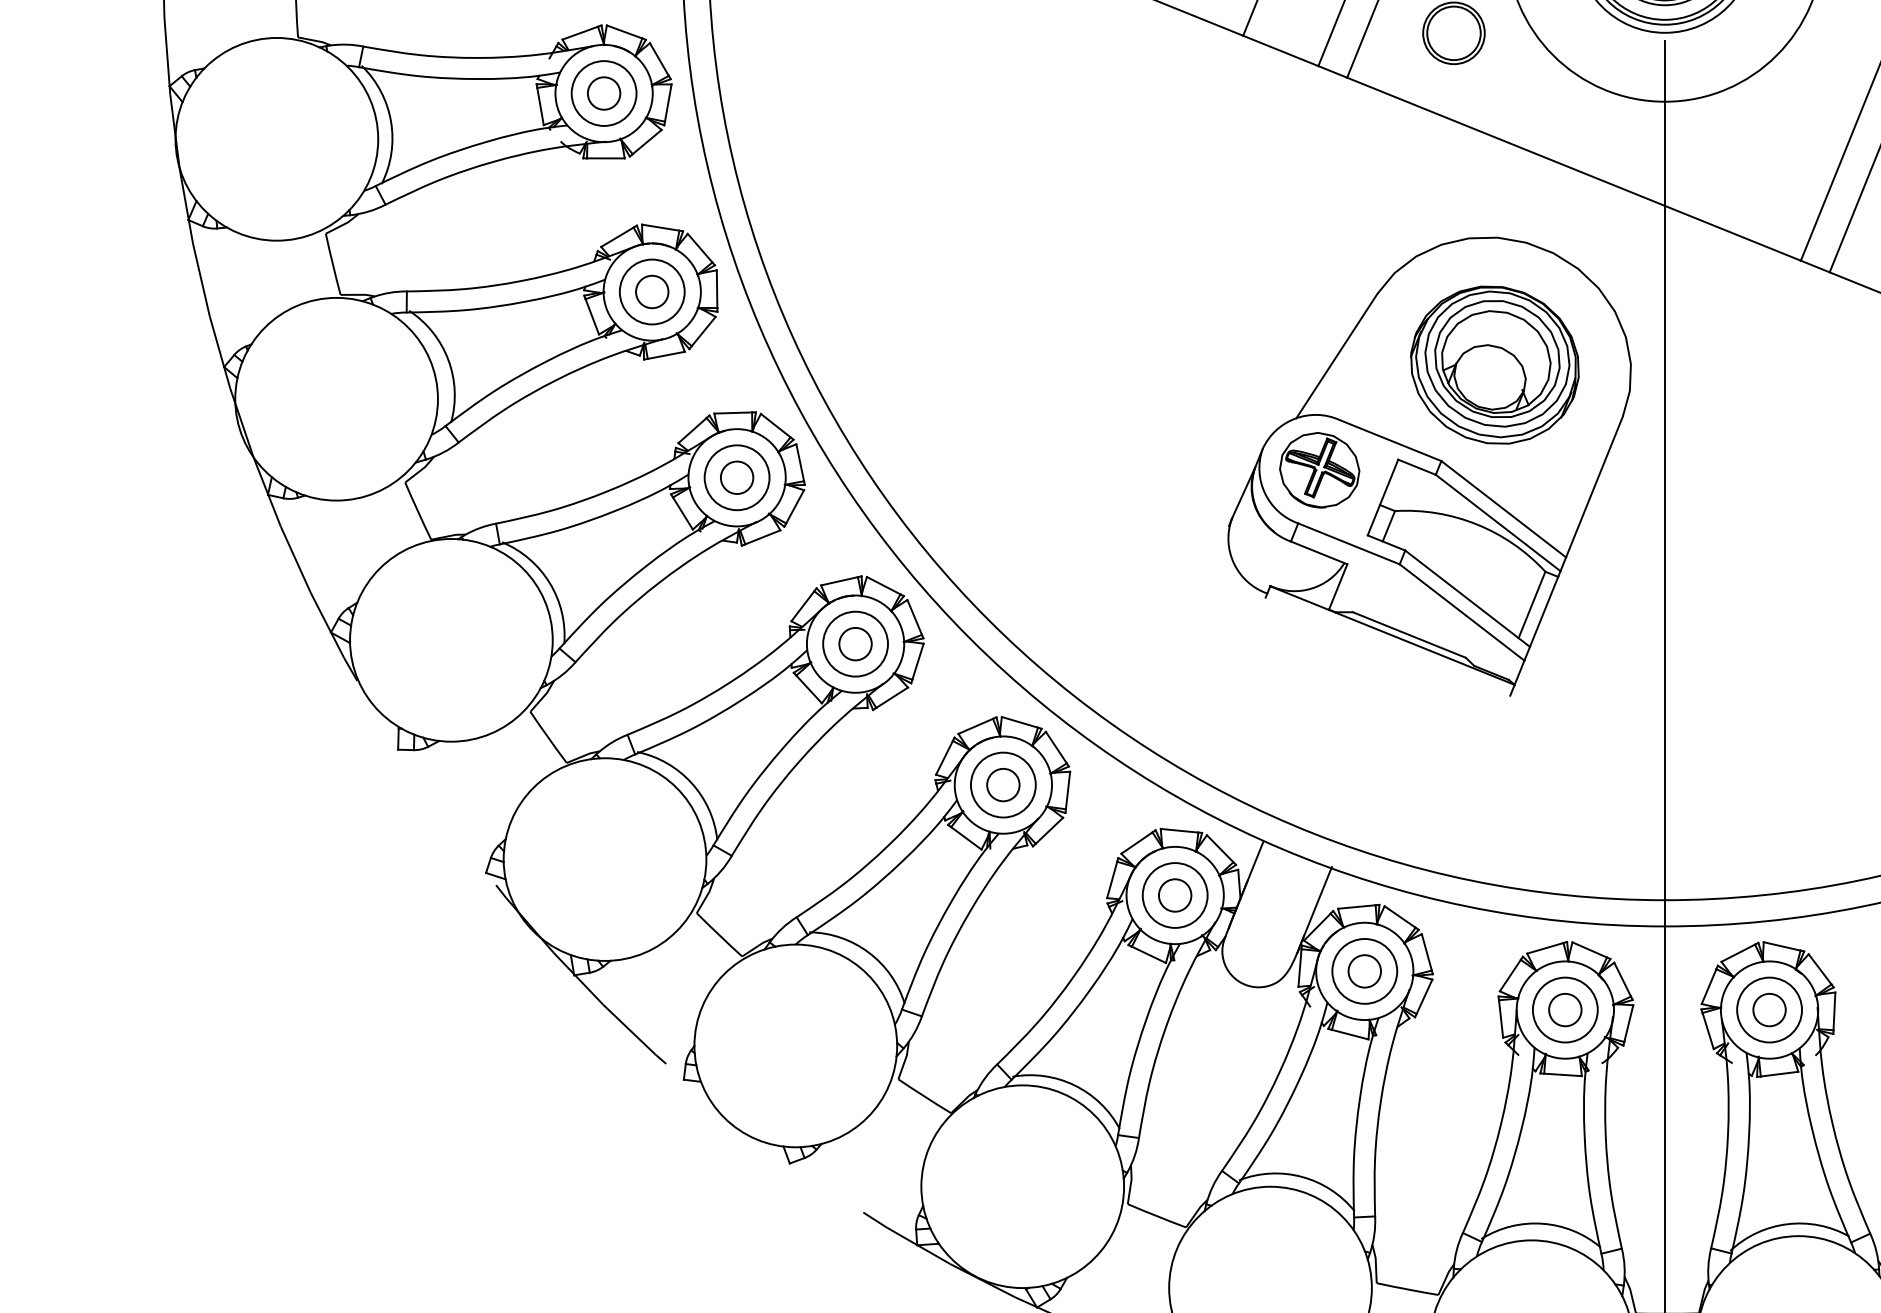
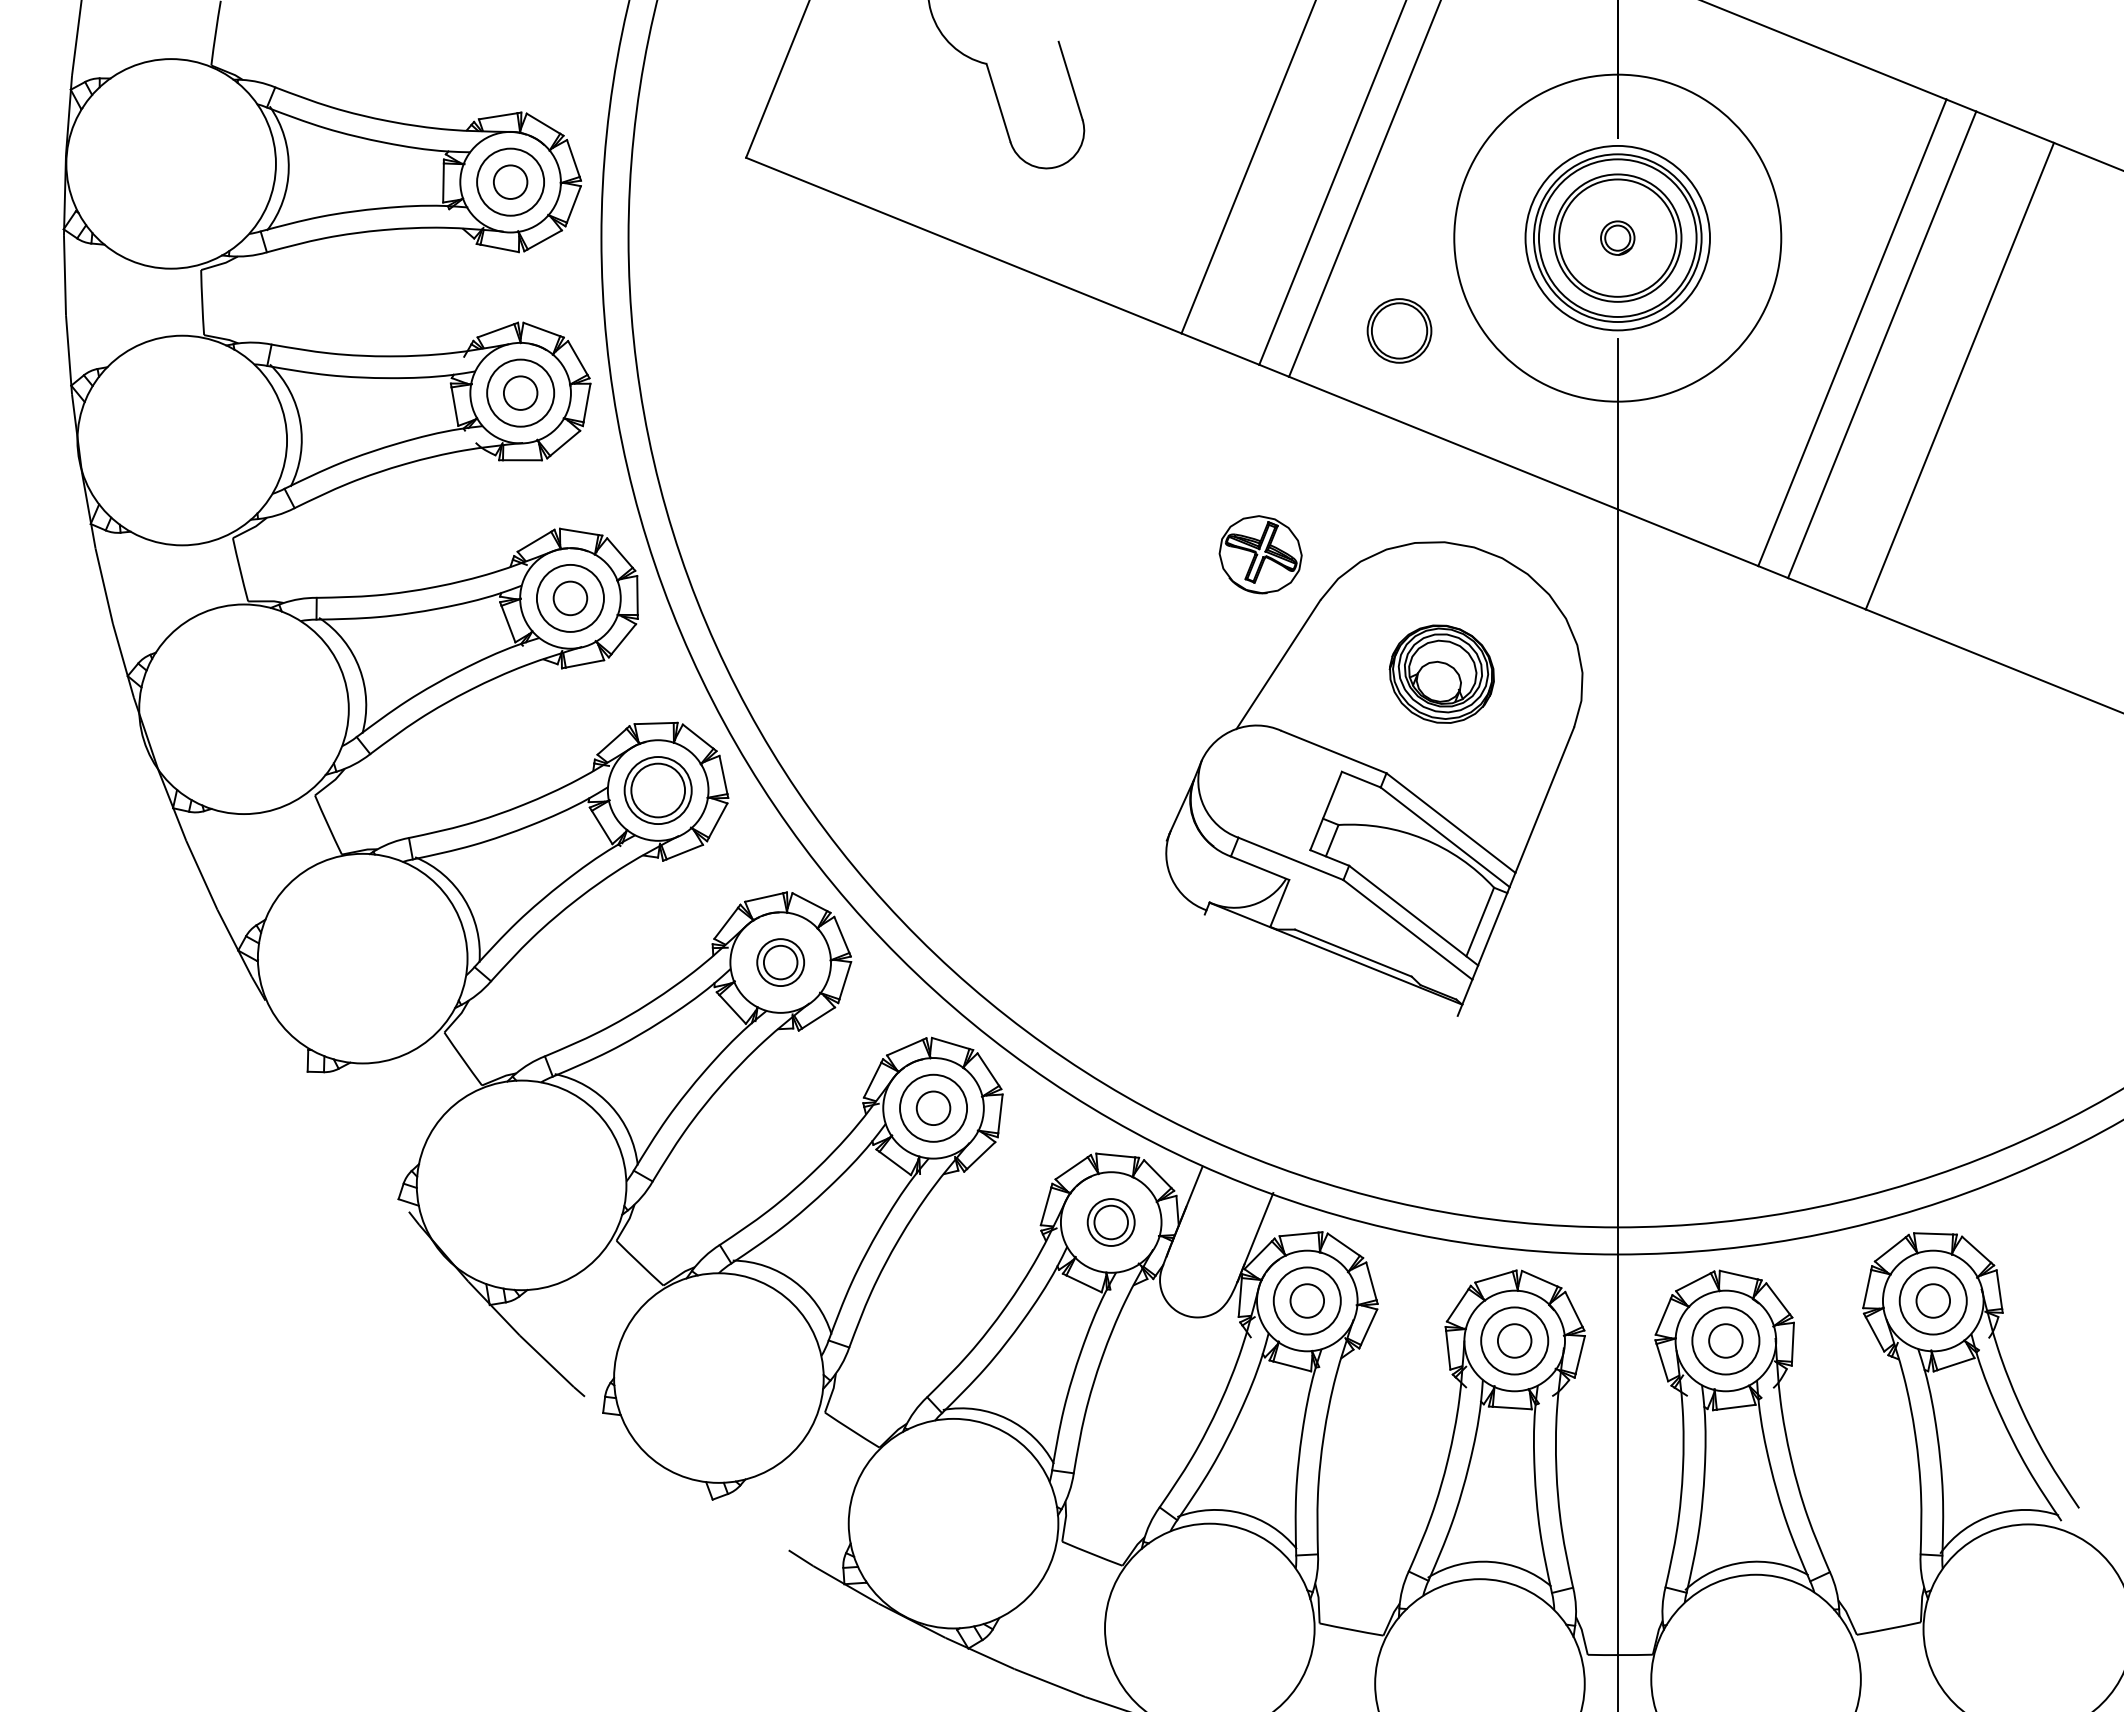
part: (1494, 365) -> (1441, 674), size x0.6
part: (1319, 470) -> (1260, 554), moved
circle: (736, 477) -> (657, 790), size x1.6
circle: (855, 644) -> (780, 962), size x0.7
circle: (1174, 895) -> (1110, 1222), size x0.7

